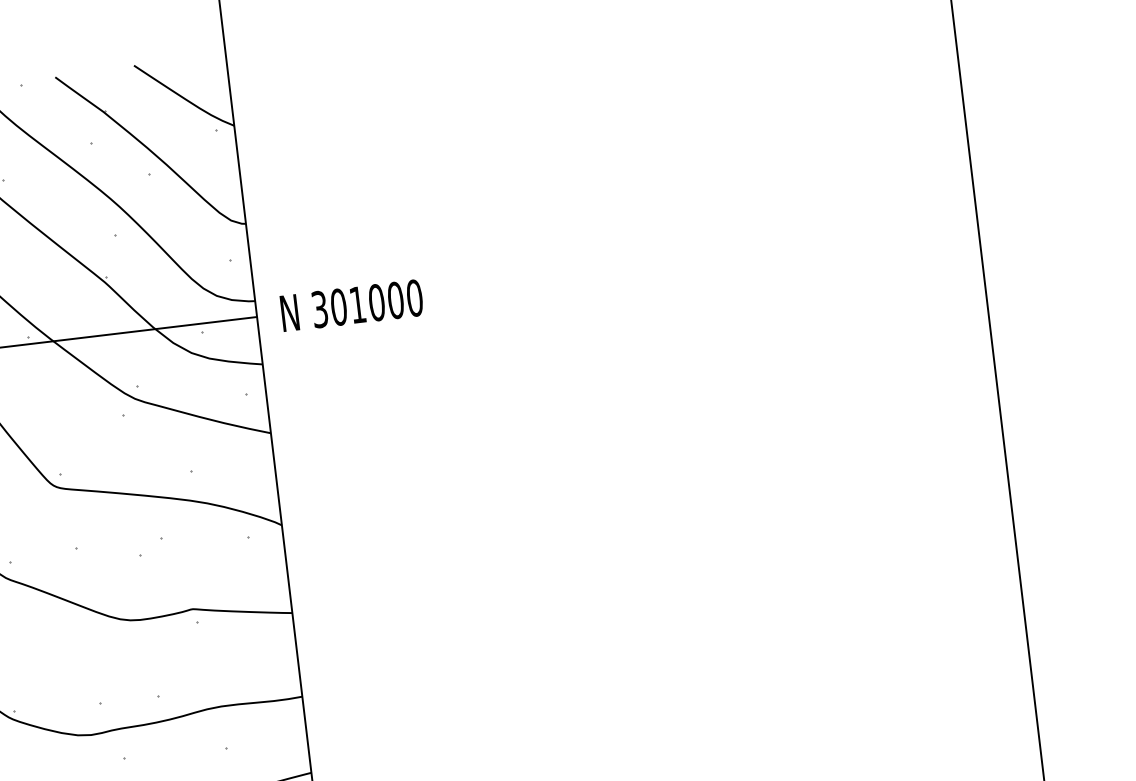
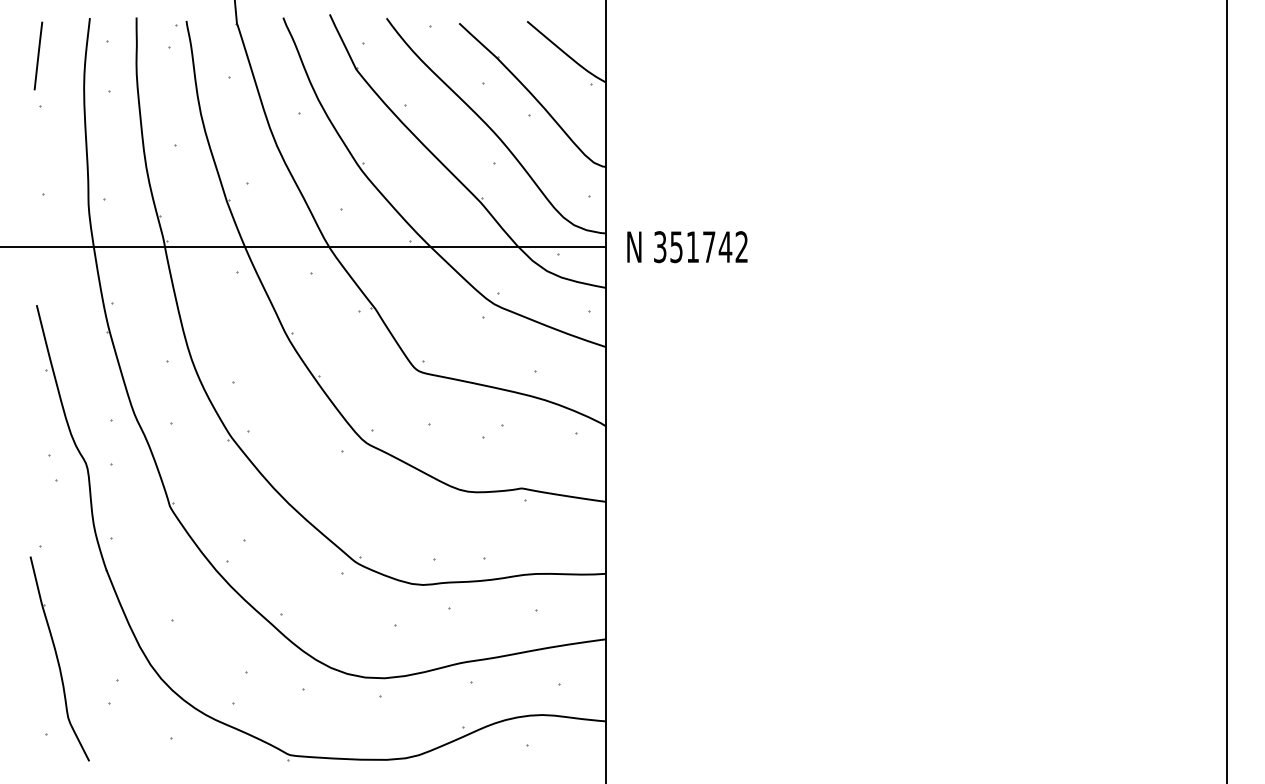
text: (377, 303) -> (709, 247), 301000 -> 351742

